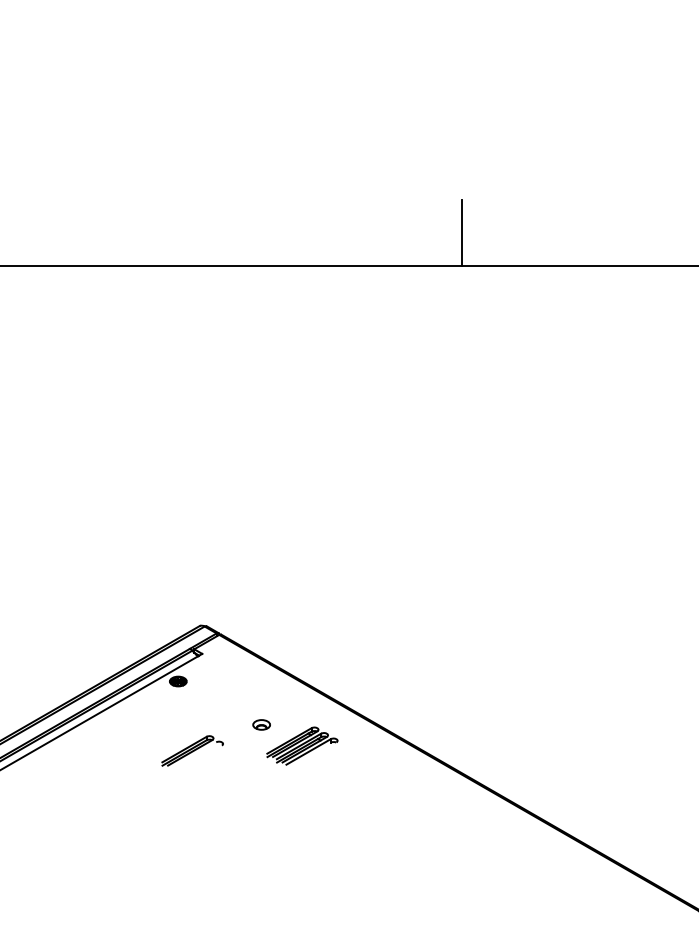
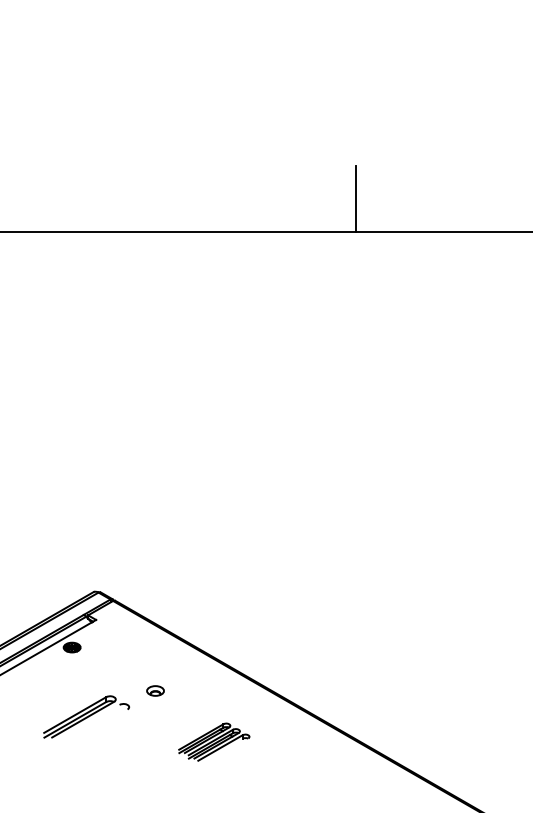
part: (302, 745) -> (214, 741), moved
part: (192, 750) -> (86, 716), size x1.4

